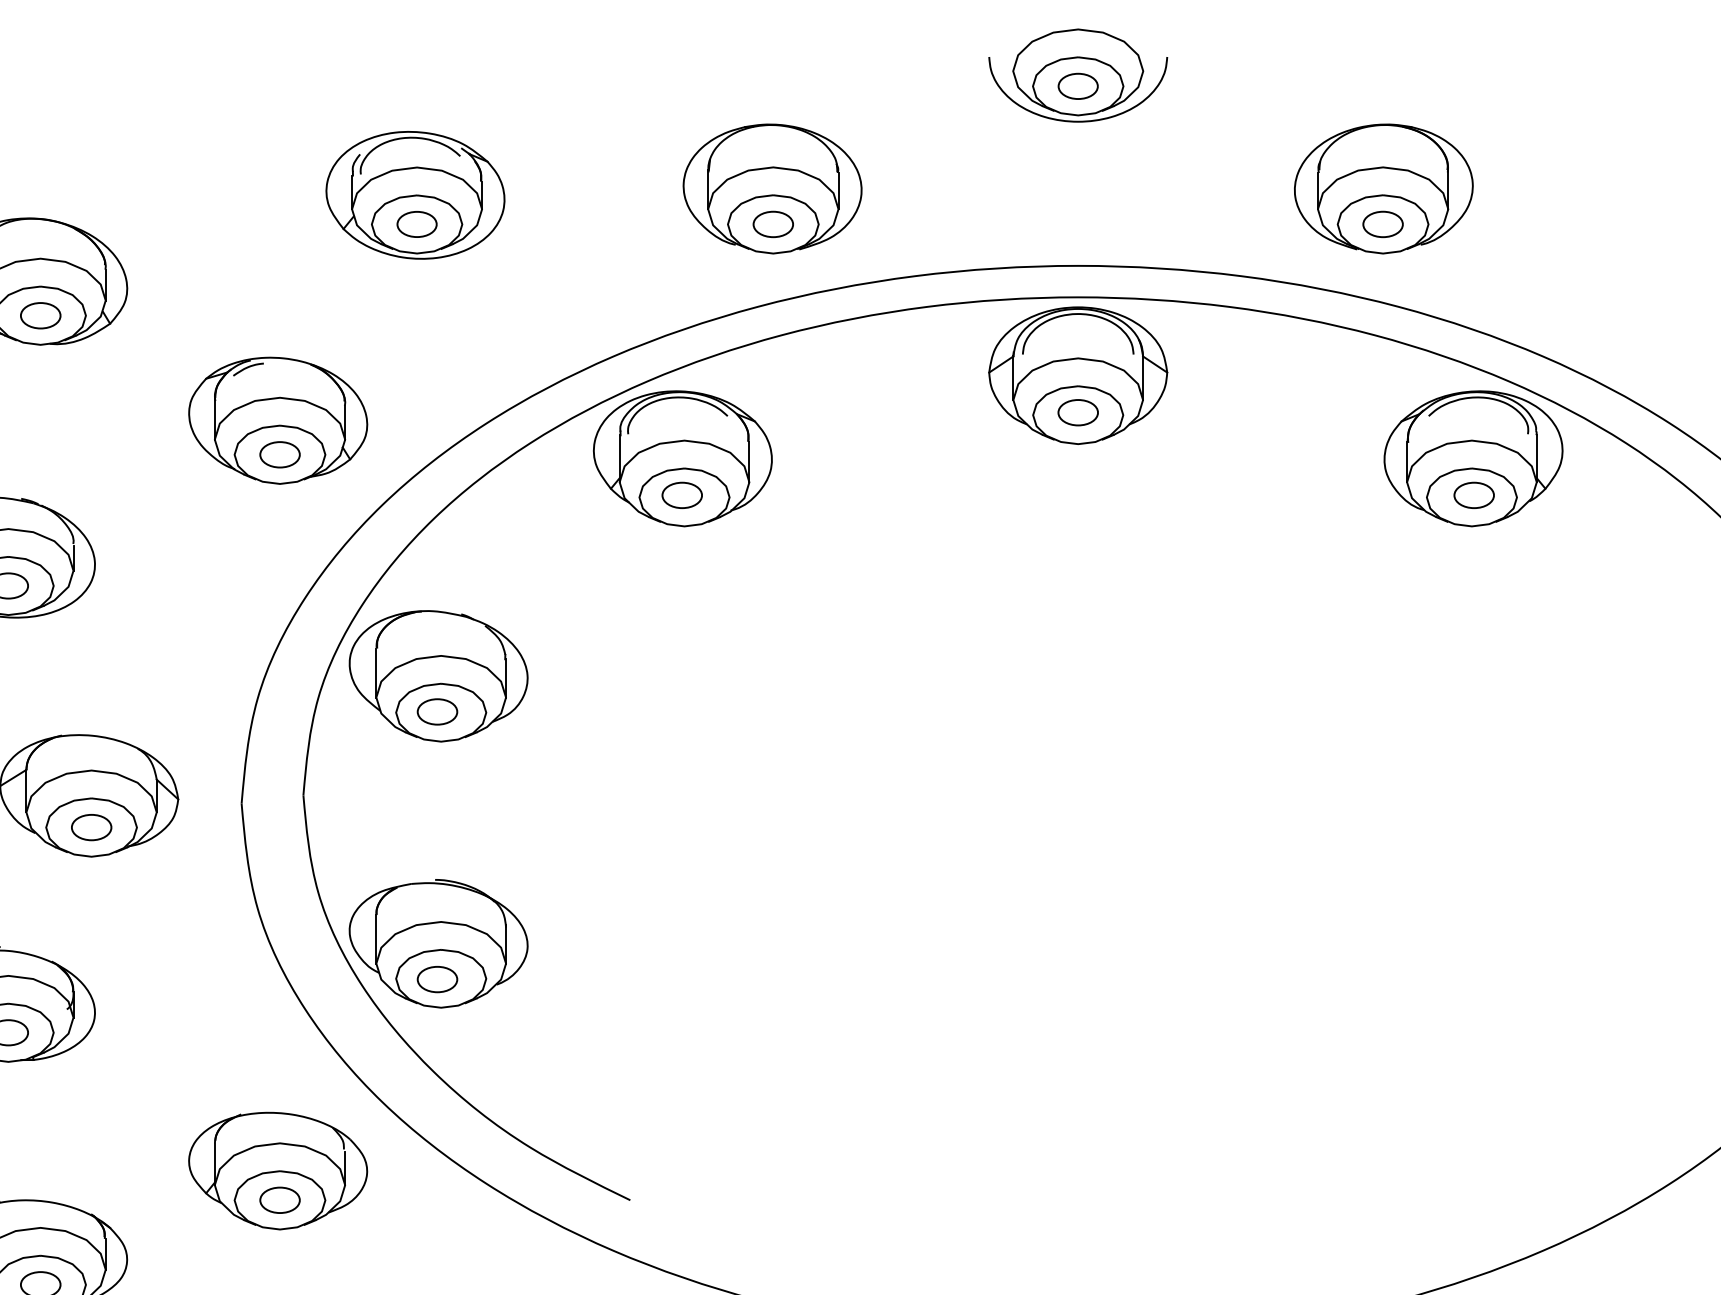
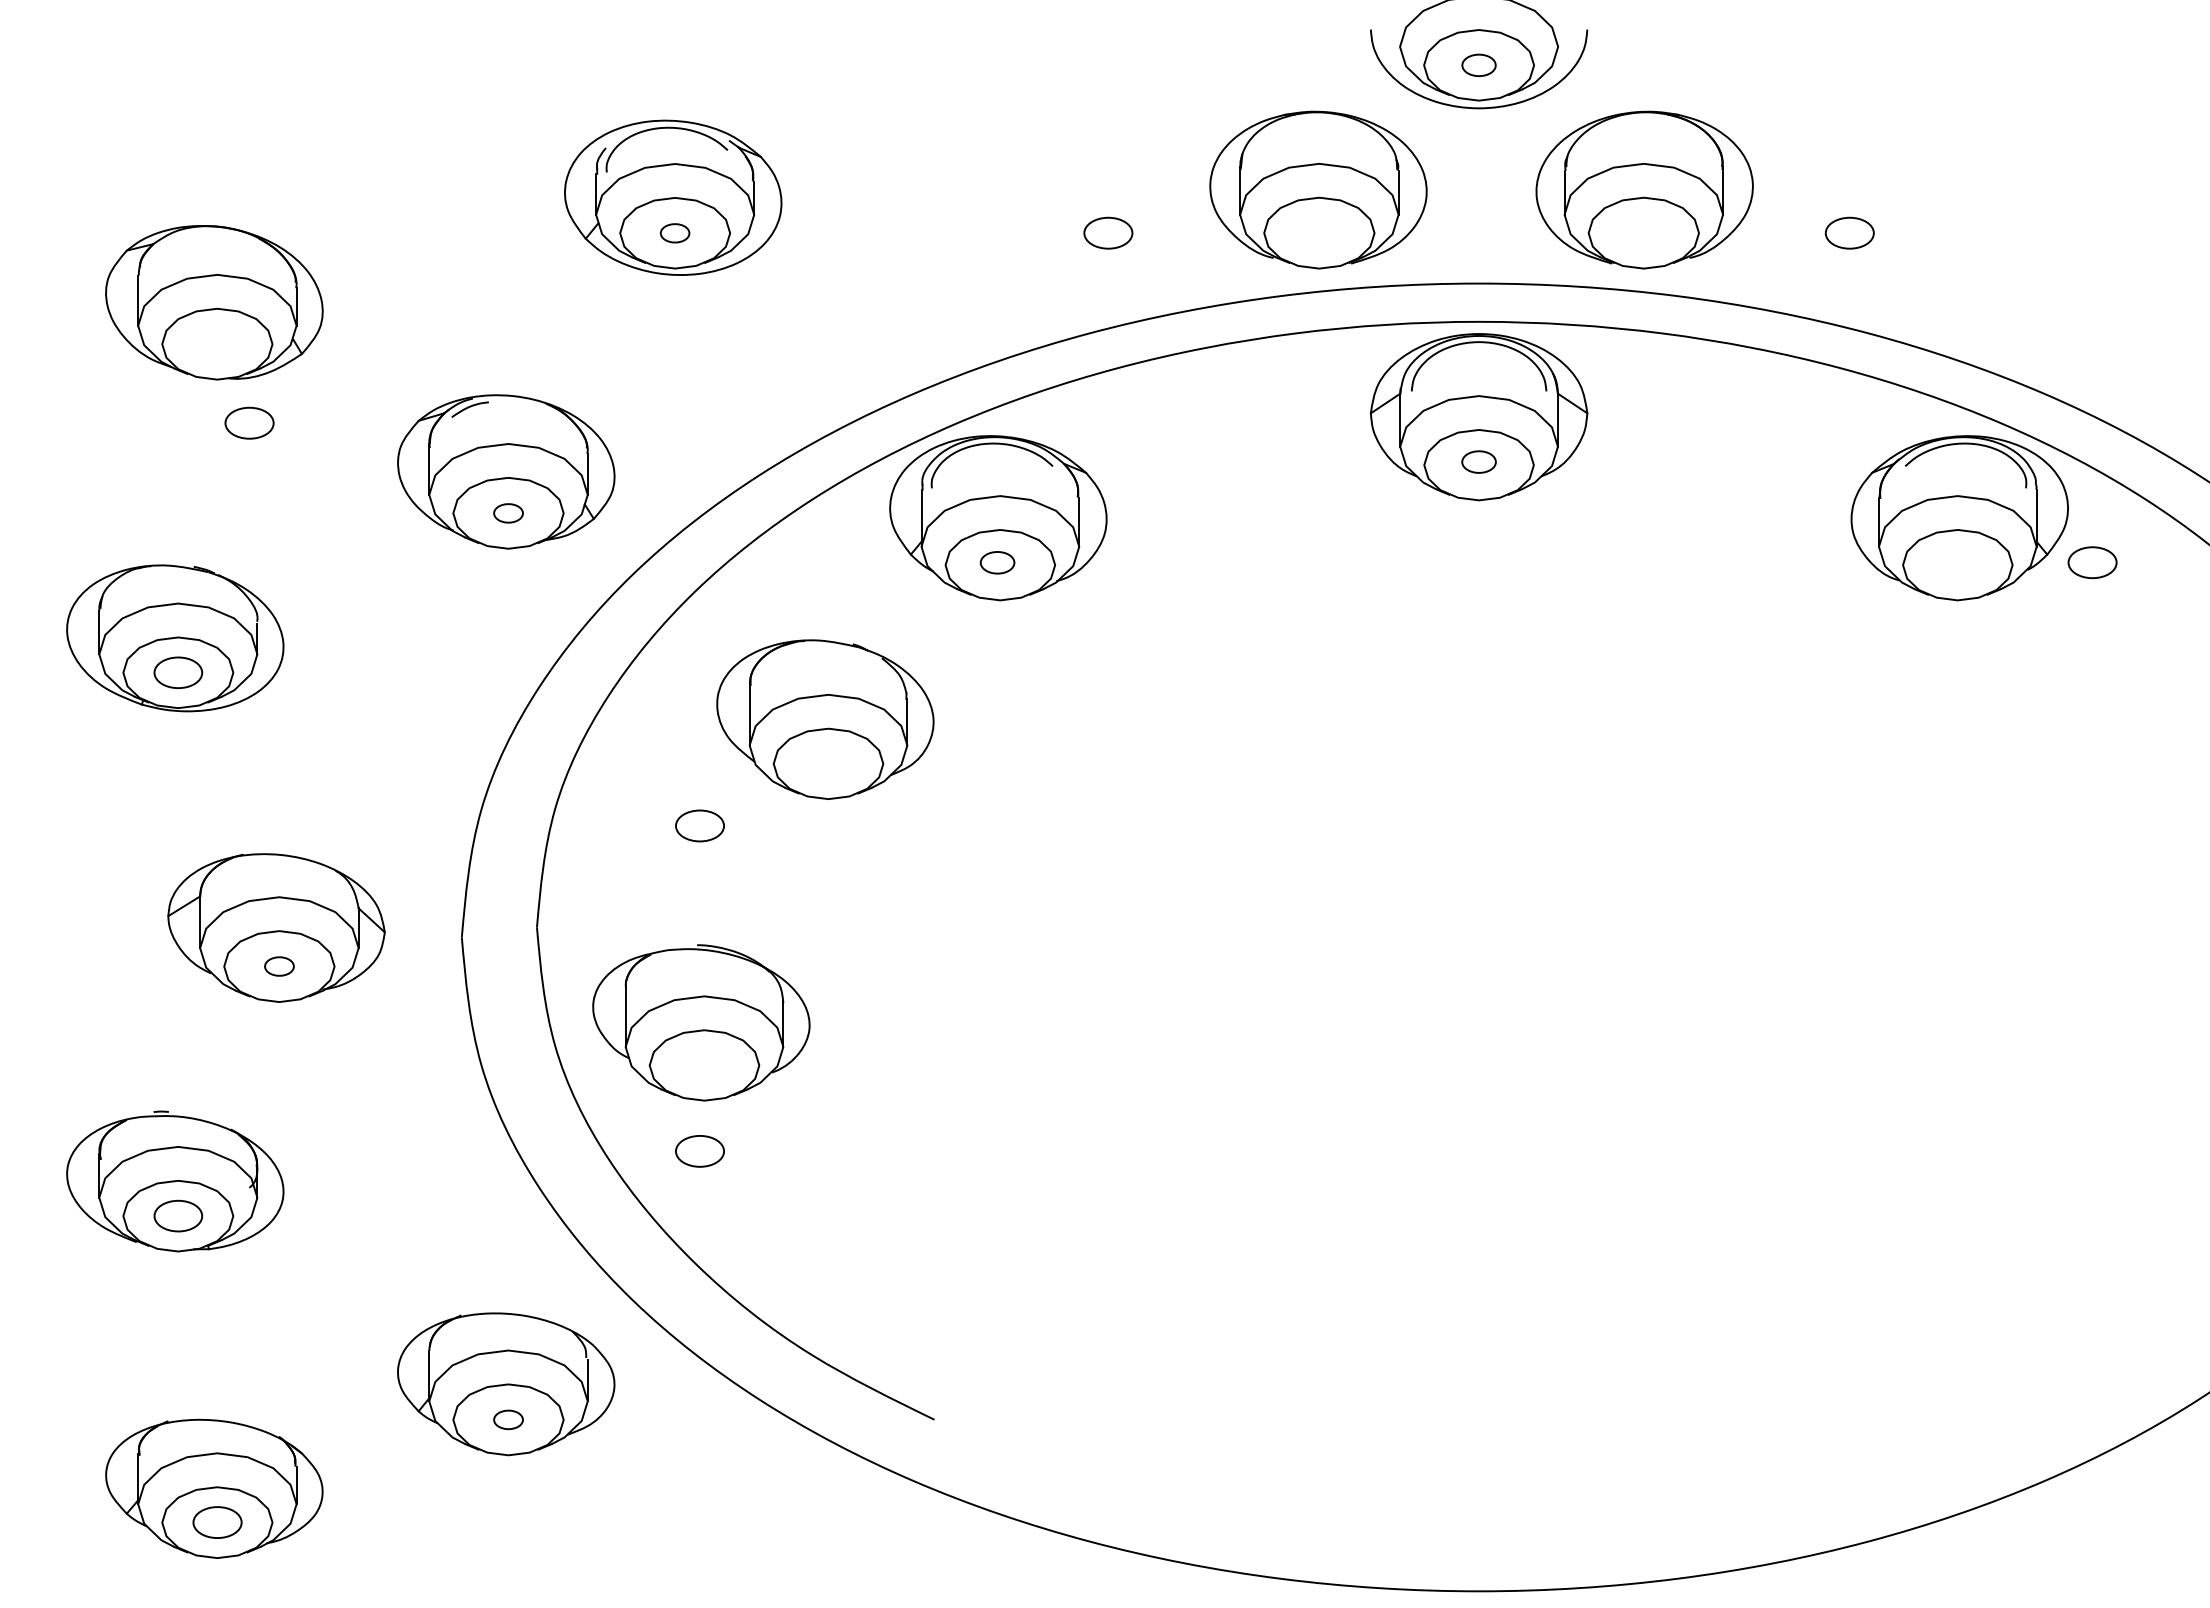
part: (1077, 86) -> (1478, 65), size x0.7
part: (772, 188) -> (1318, 189), moved
part: (1383, 188) -> (1644, 189), moved
part: (416, 224) -> (674, 233), size x0.6
part: (40, 315) -> (249, 422), moved
part: (1077, 412) -> (1478, 461), size x0.7
part: (280, 454) -> (508, 513), size x0.6
part: (682, 495) -> (997, 562), size x0.7
part: (1474, 495) -> (2092, 562), moved
part: (438, 676) -> (825, 719), moved
part: (91, 827) -> (279, 966), size x0.6
part: (438, 943) -> (701, 1022), moved
part: (280, 1200) -> (508, 1419), size x0.6

